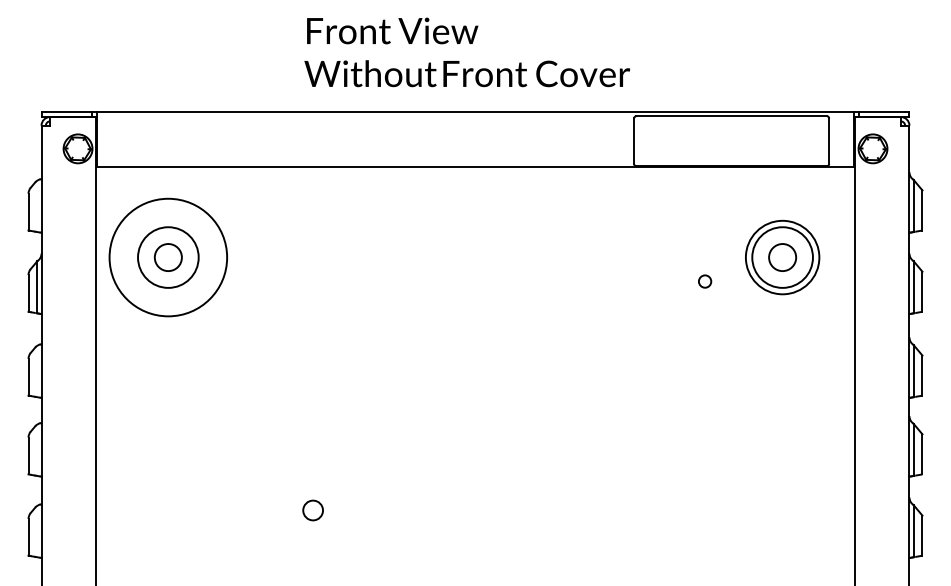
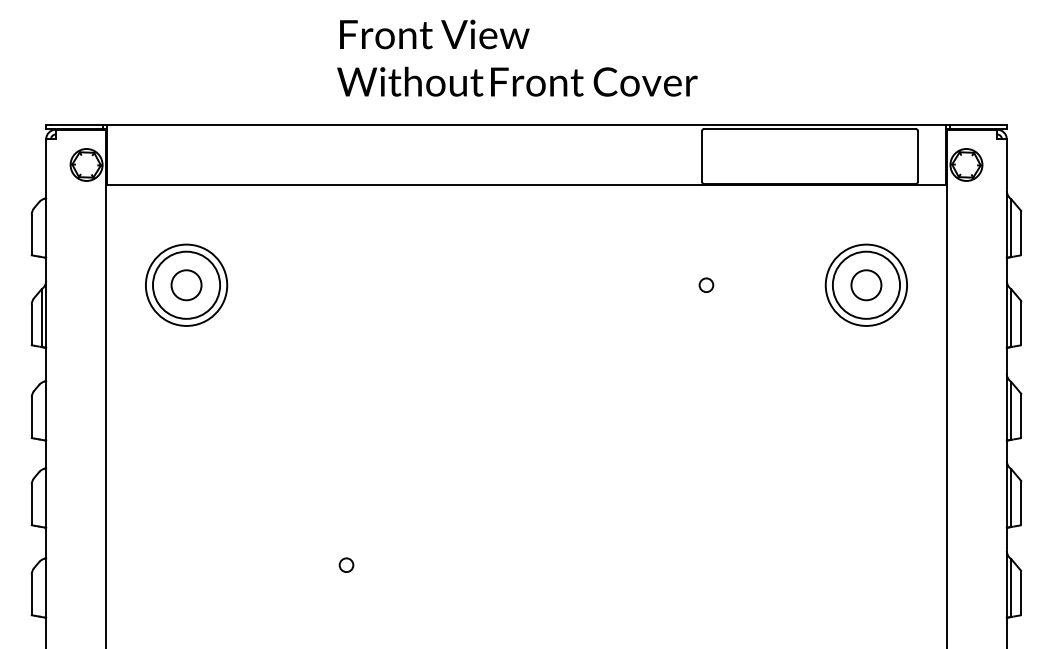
circle: (168, 257) -> (186, 285), size x0.62
circle: (705, 281) -> (706, 285), moved
circle: (312, 510) -> (346, 565), size x0.62

